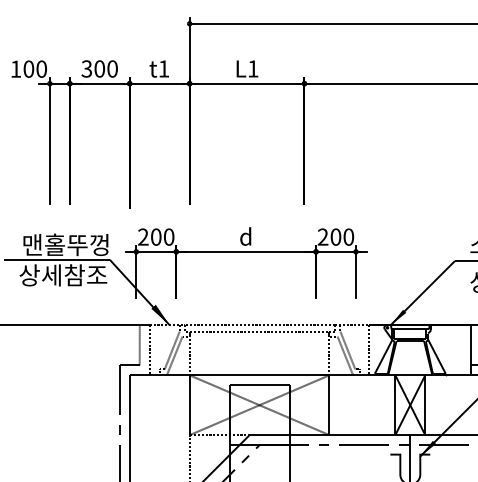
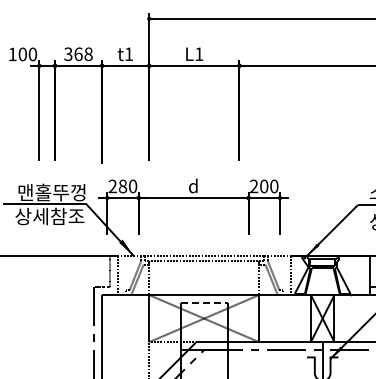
text: (106, 68) -> (83, 53), 300 -> 368
text: (155, 237) -> (122, 186), 200 -> 280
line: (259, 384) -> (204, 302), solid -> dashed

